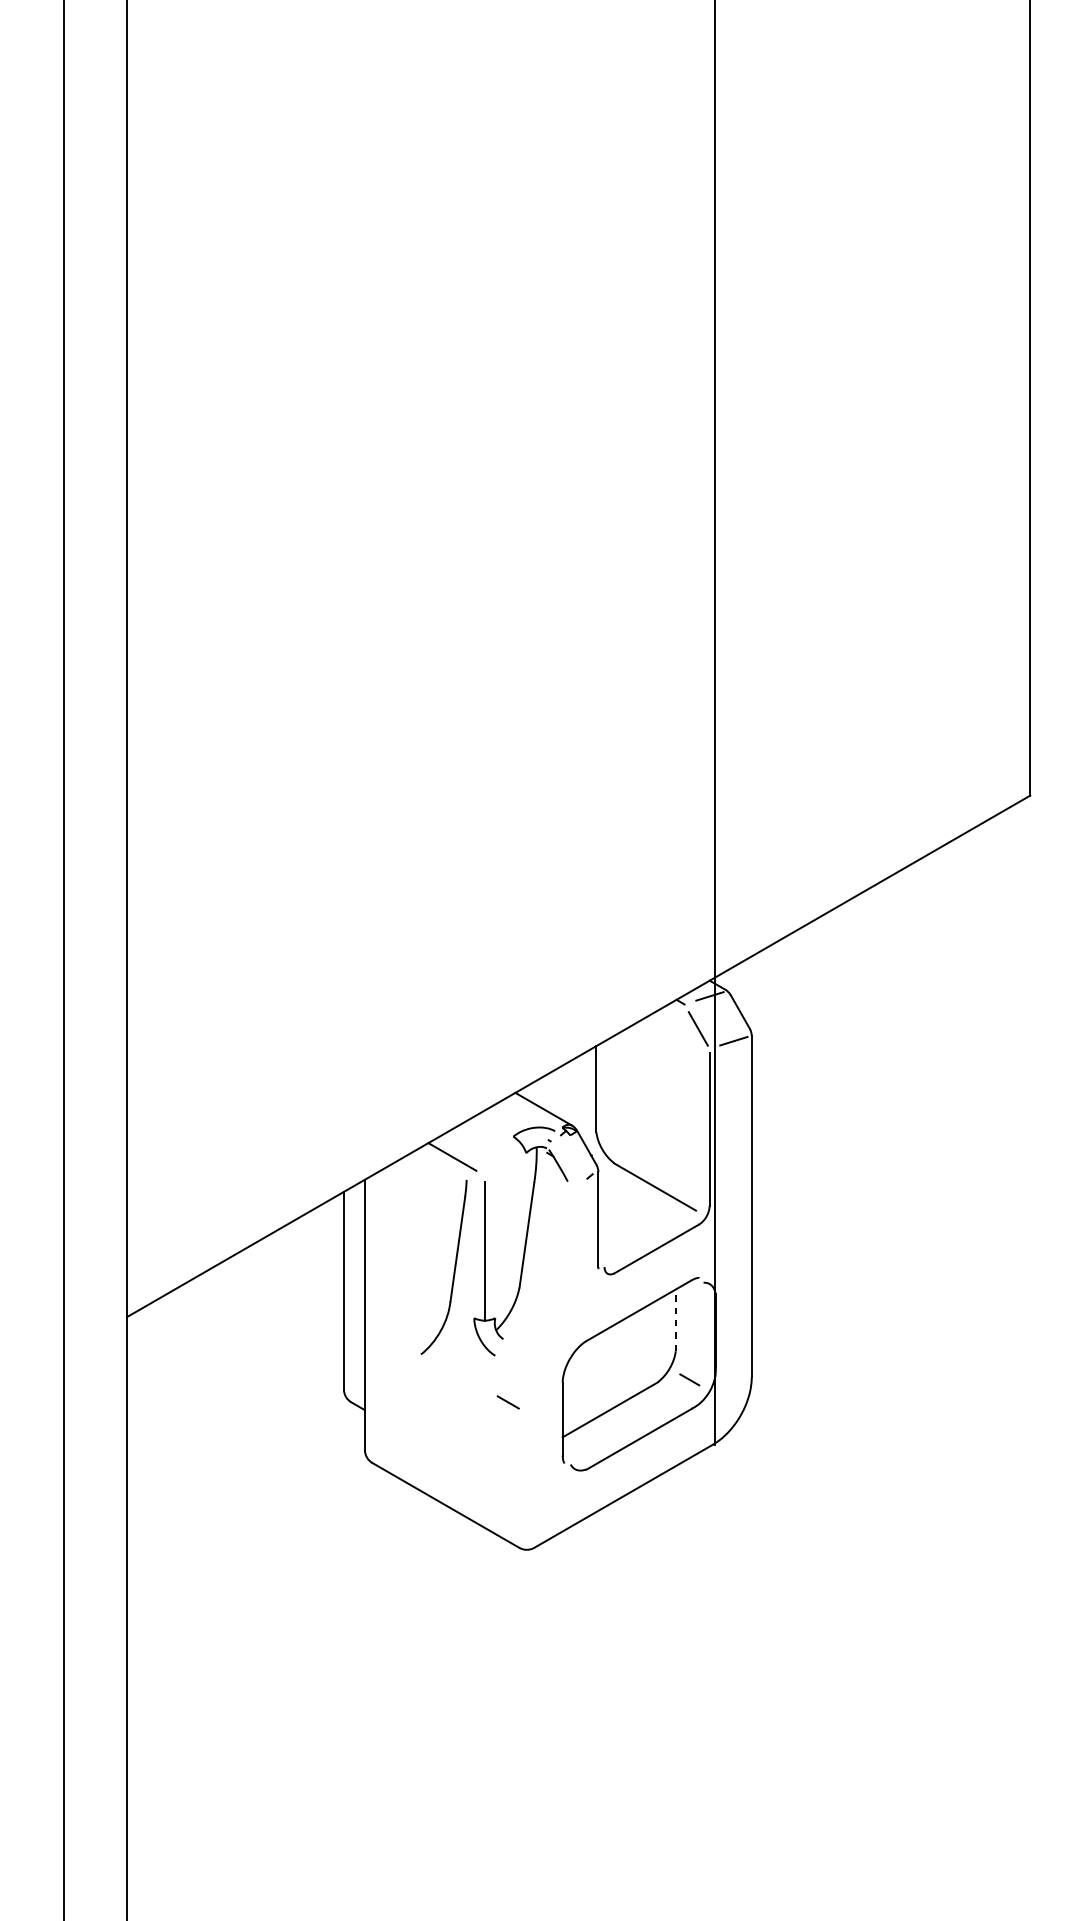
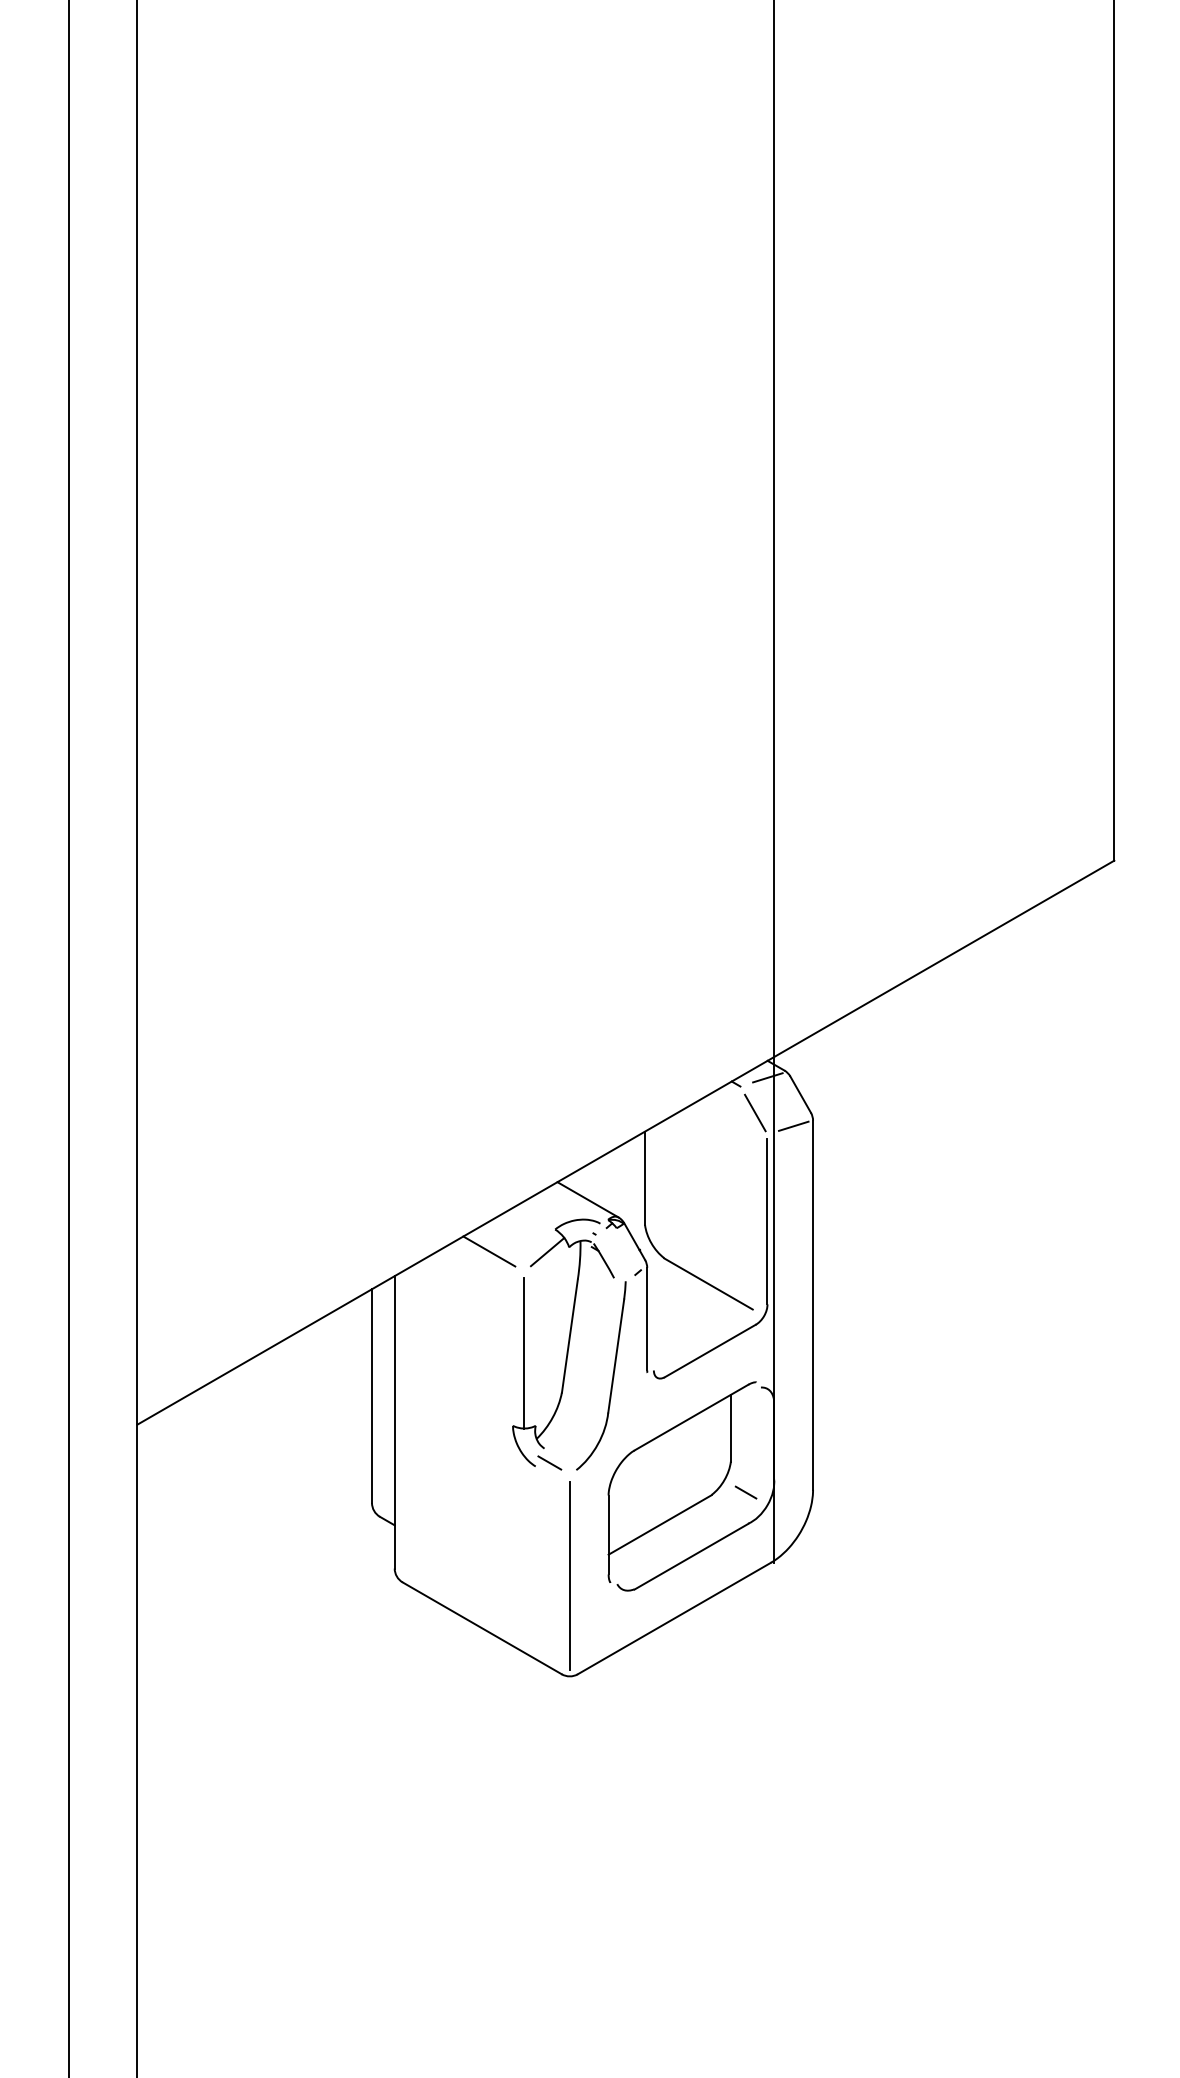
line: (506, 1157) -> (547, 1252), added
part: (454, 1267) -> (612, 1375), moved
line: (676, 1319) -> (731, 1427), dashed -> solid
line: (508, 1401) -> (549, 1462), moved
line: (526, 1456) -> (569, 1575), added

